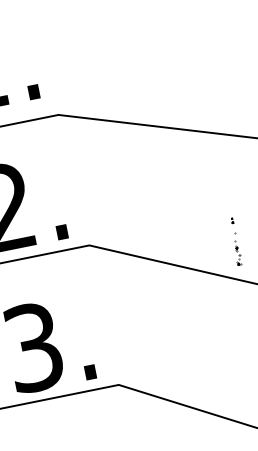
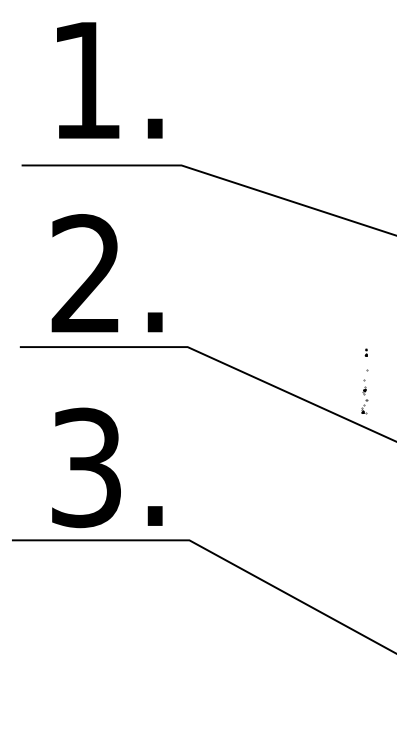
part: (235, 241) -> (364, 381), moved

